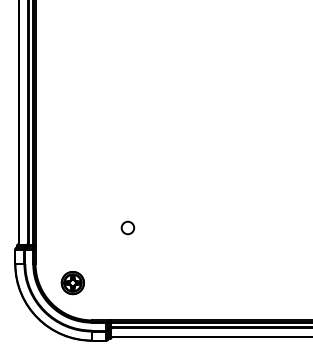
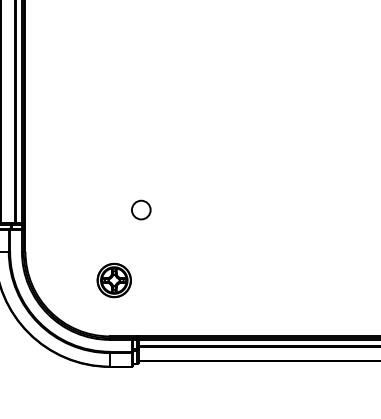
circle: (127, 227) -> (140, 209), moved
part: (72, 283) -> (113, 281), moved

